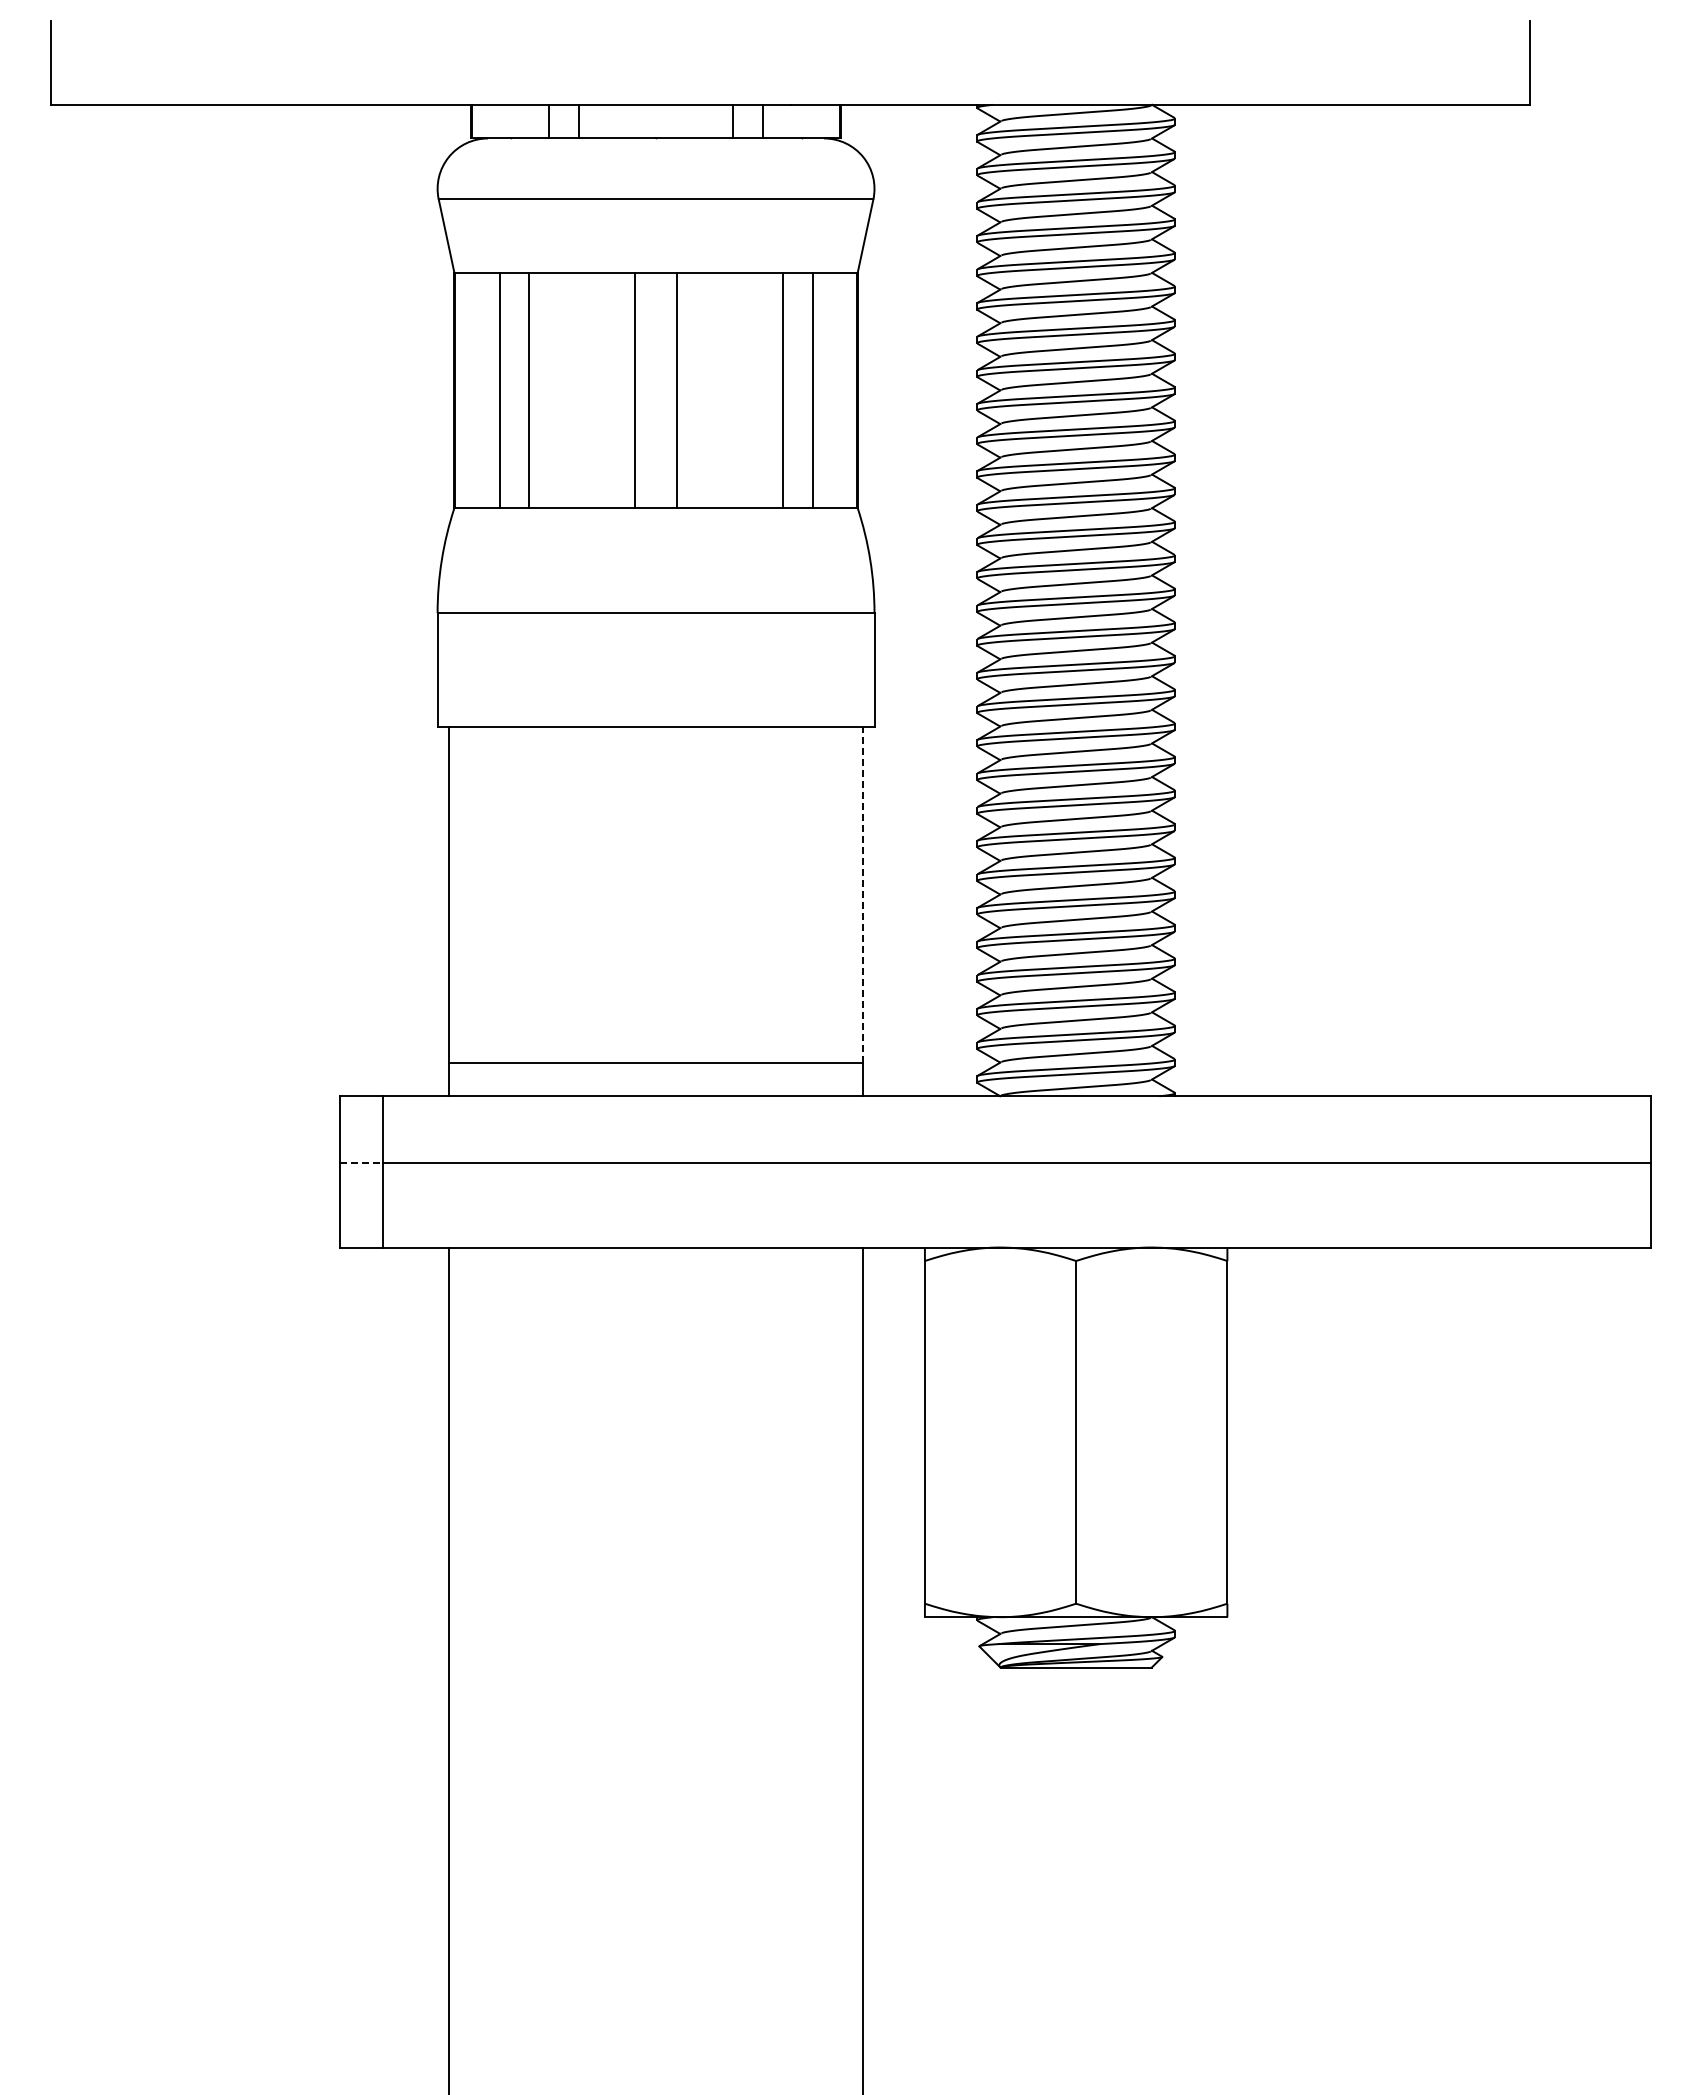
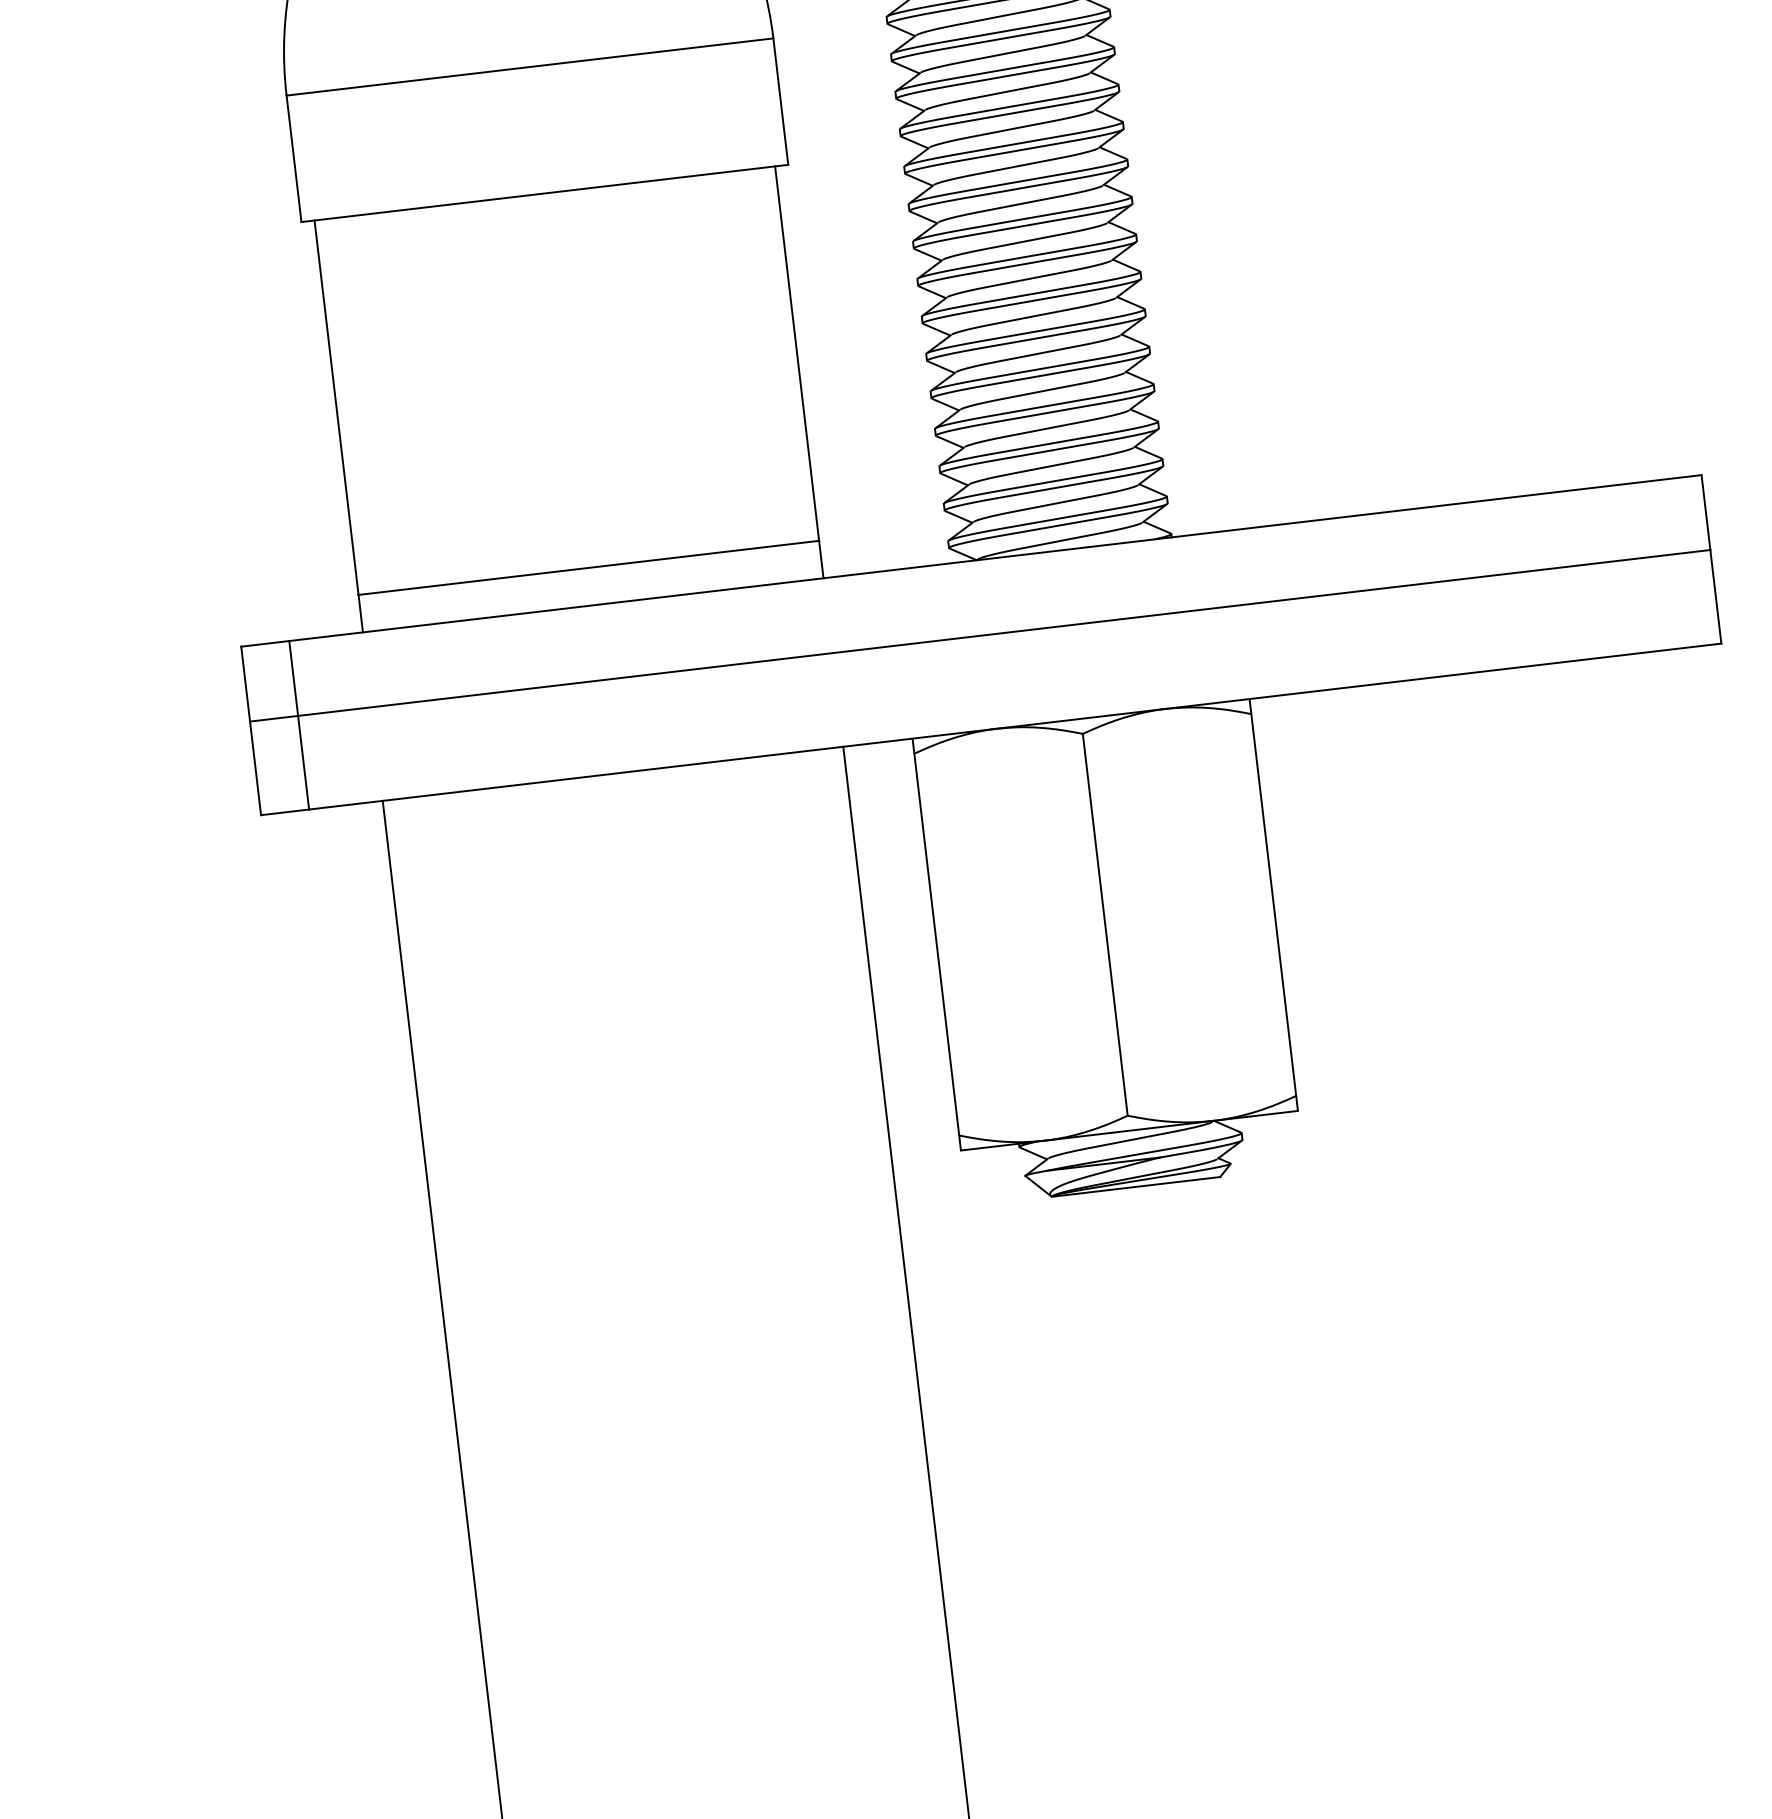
line: (862, 894) -> (796, 353), dashed -> solid
line: (361, 1163) -> (273, 718), dashed -> solid

